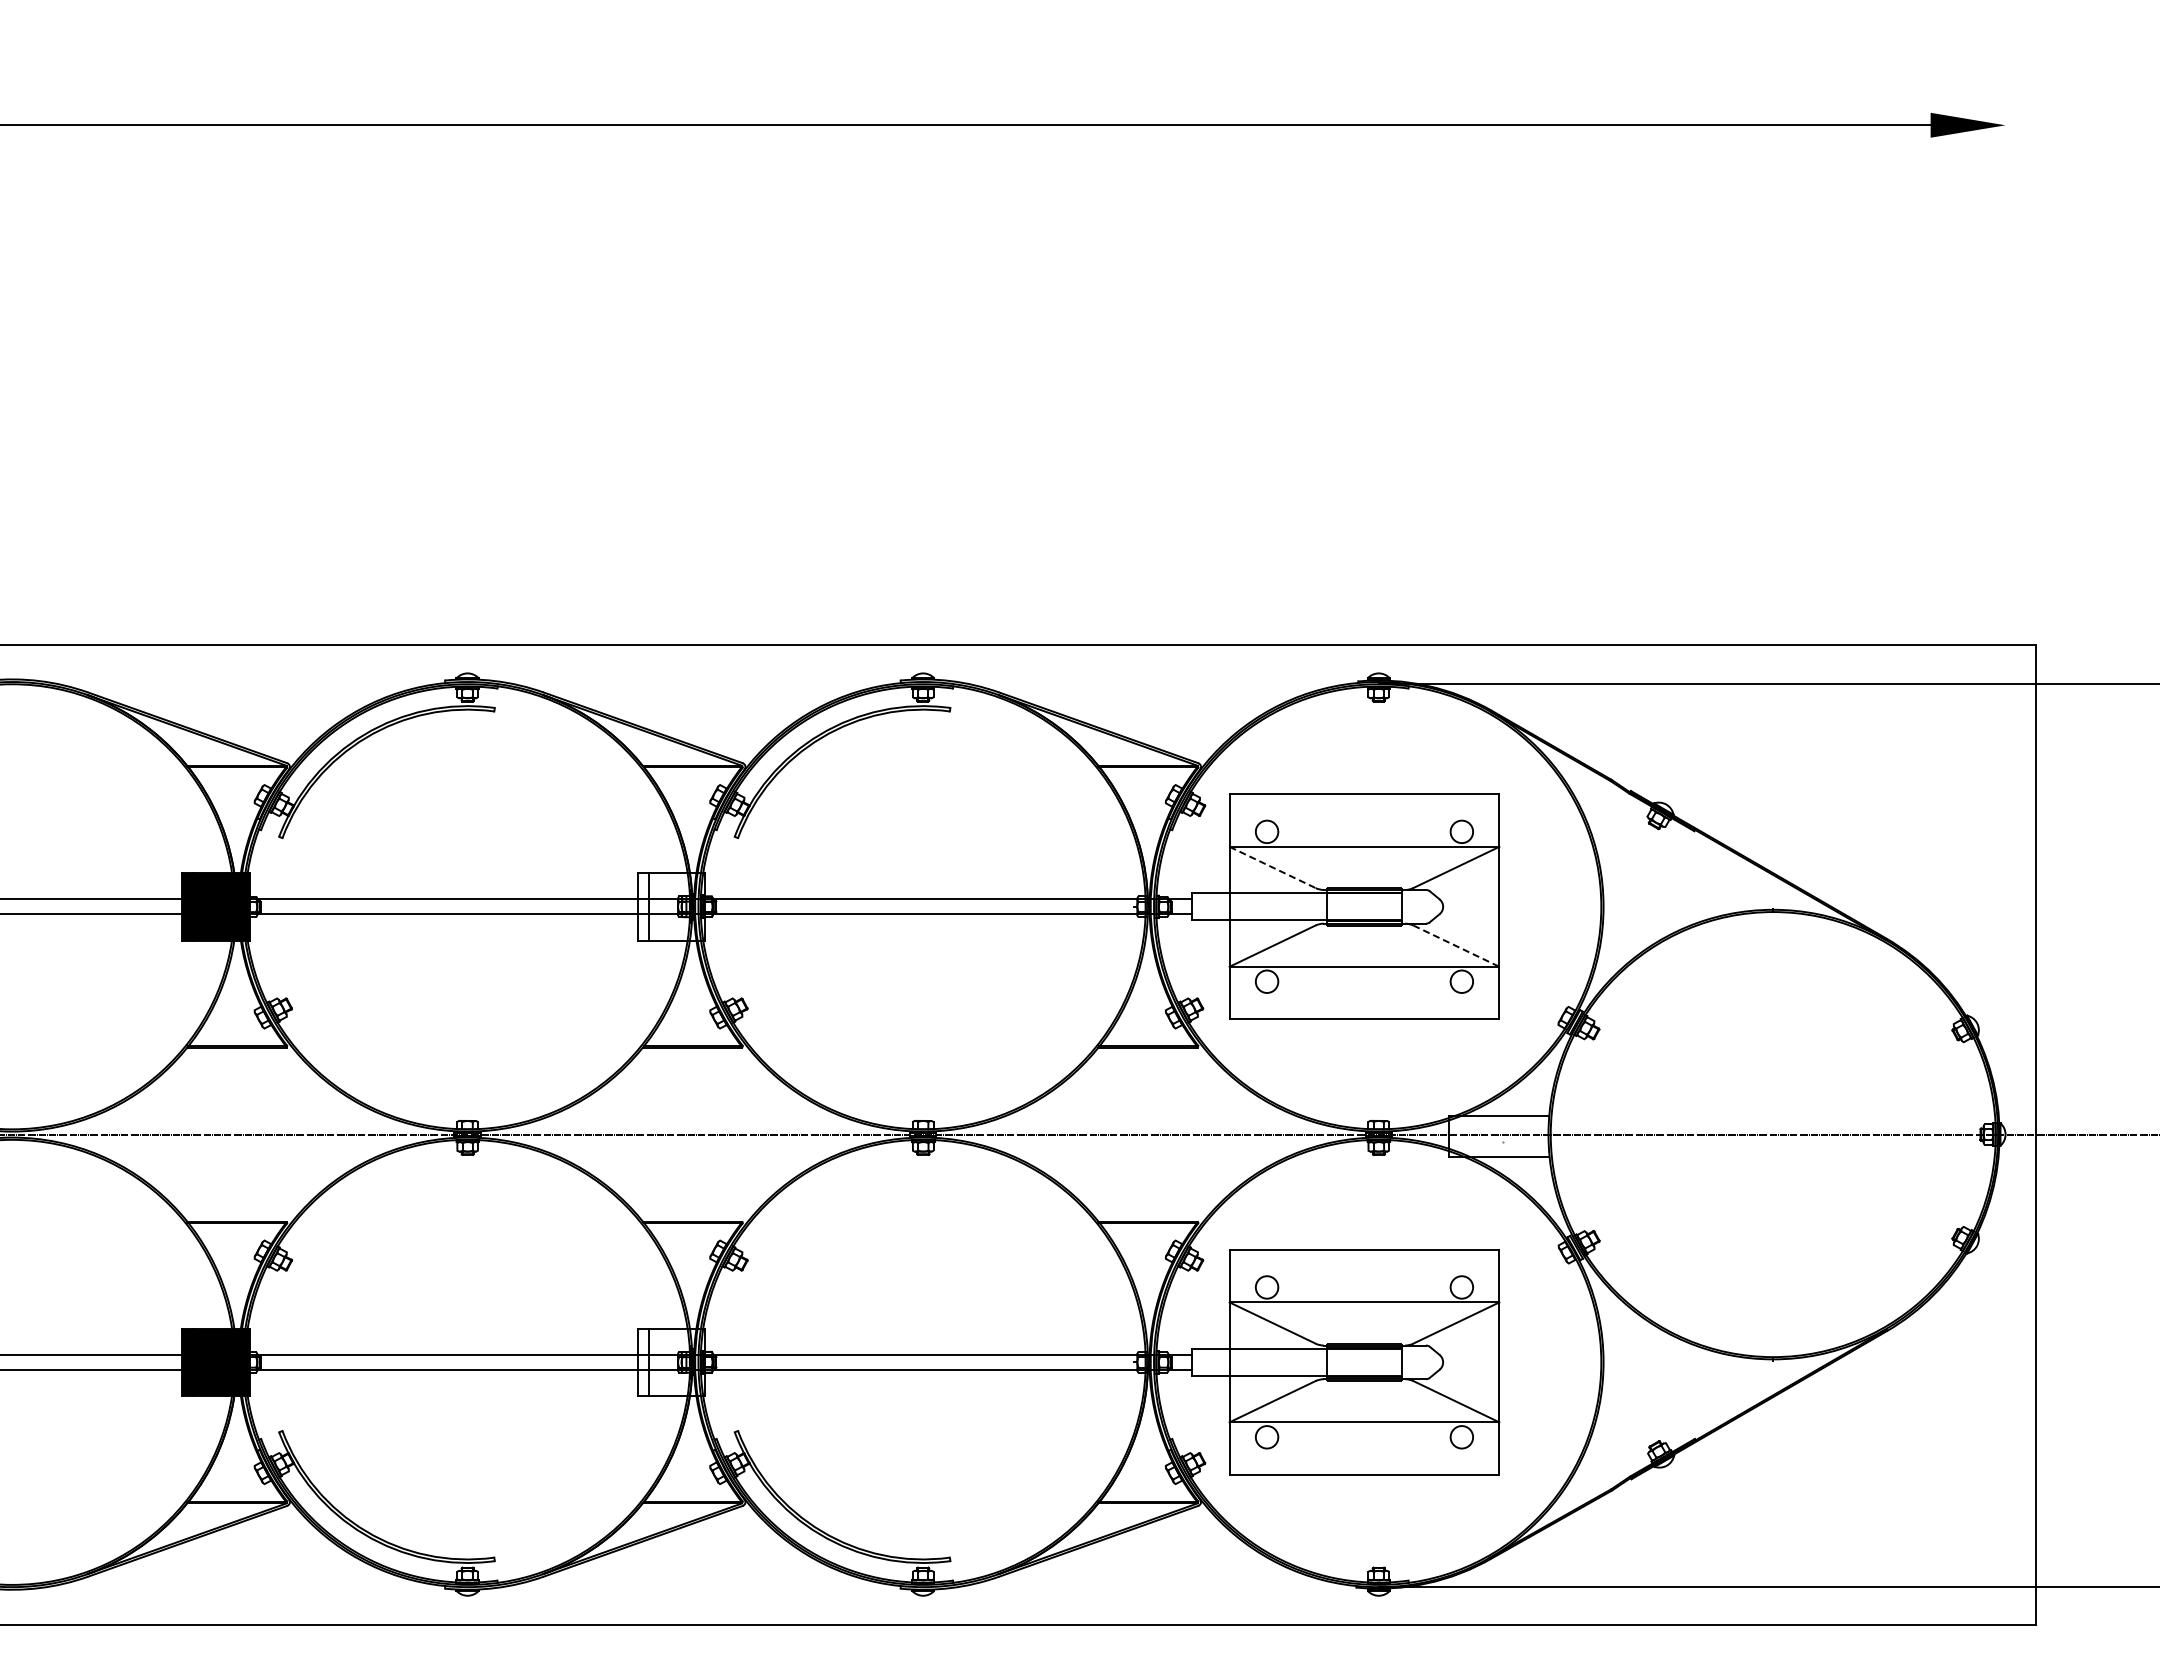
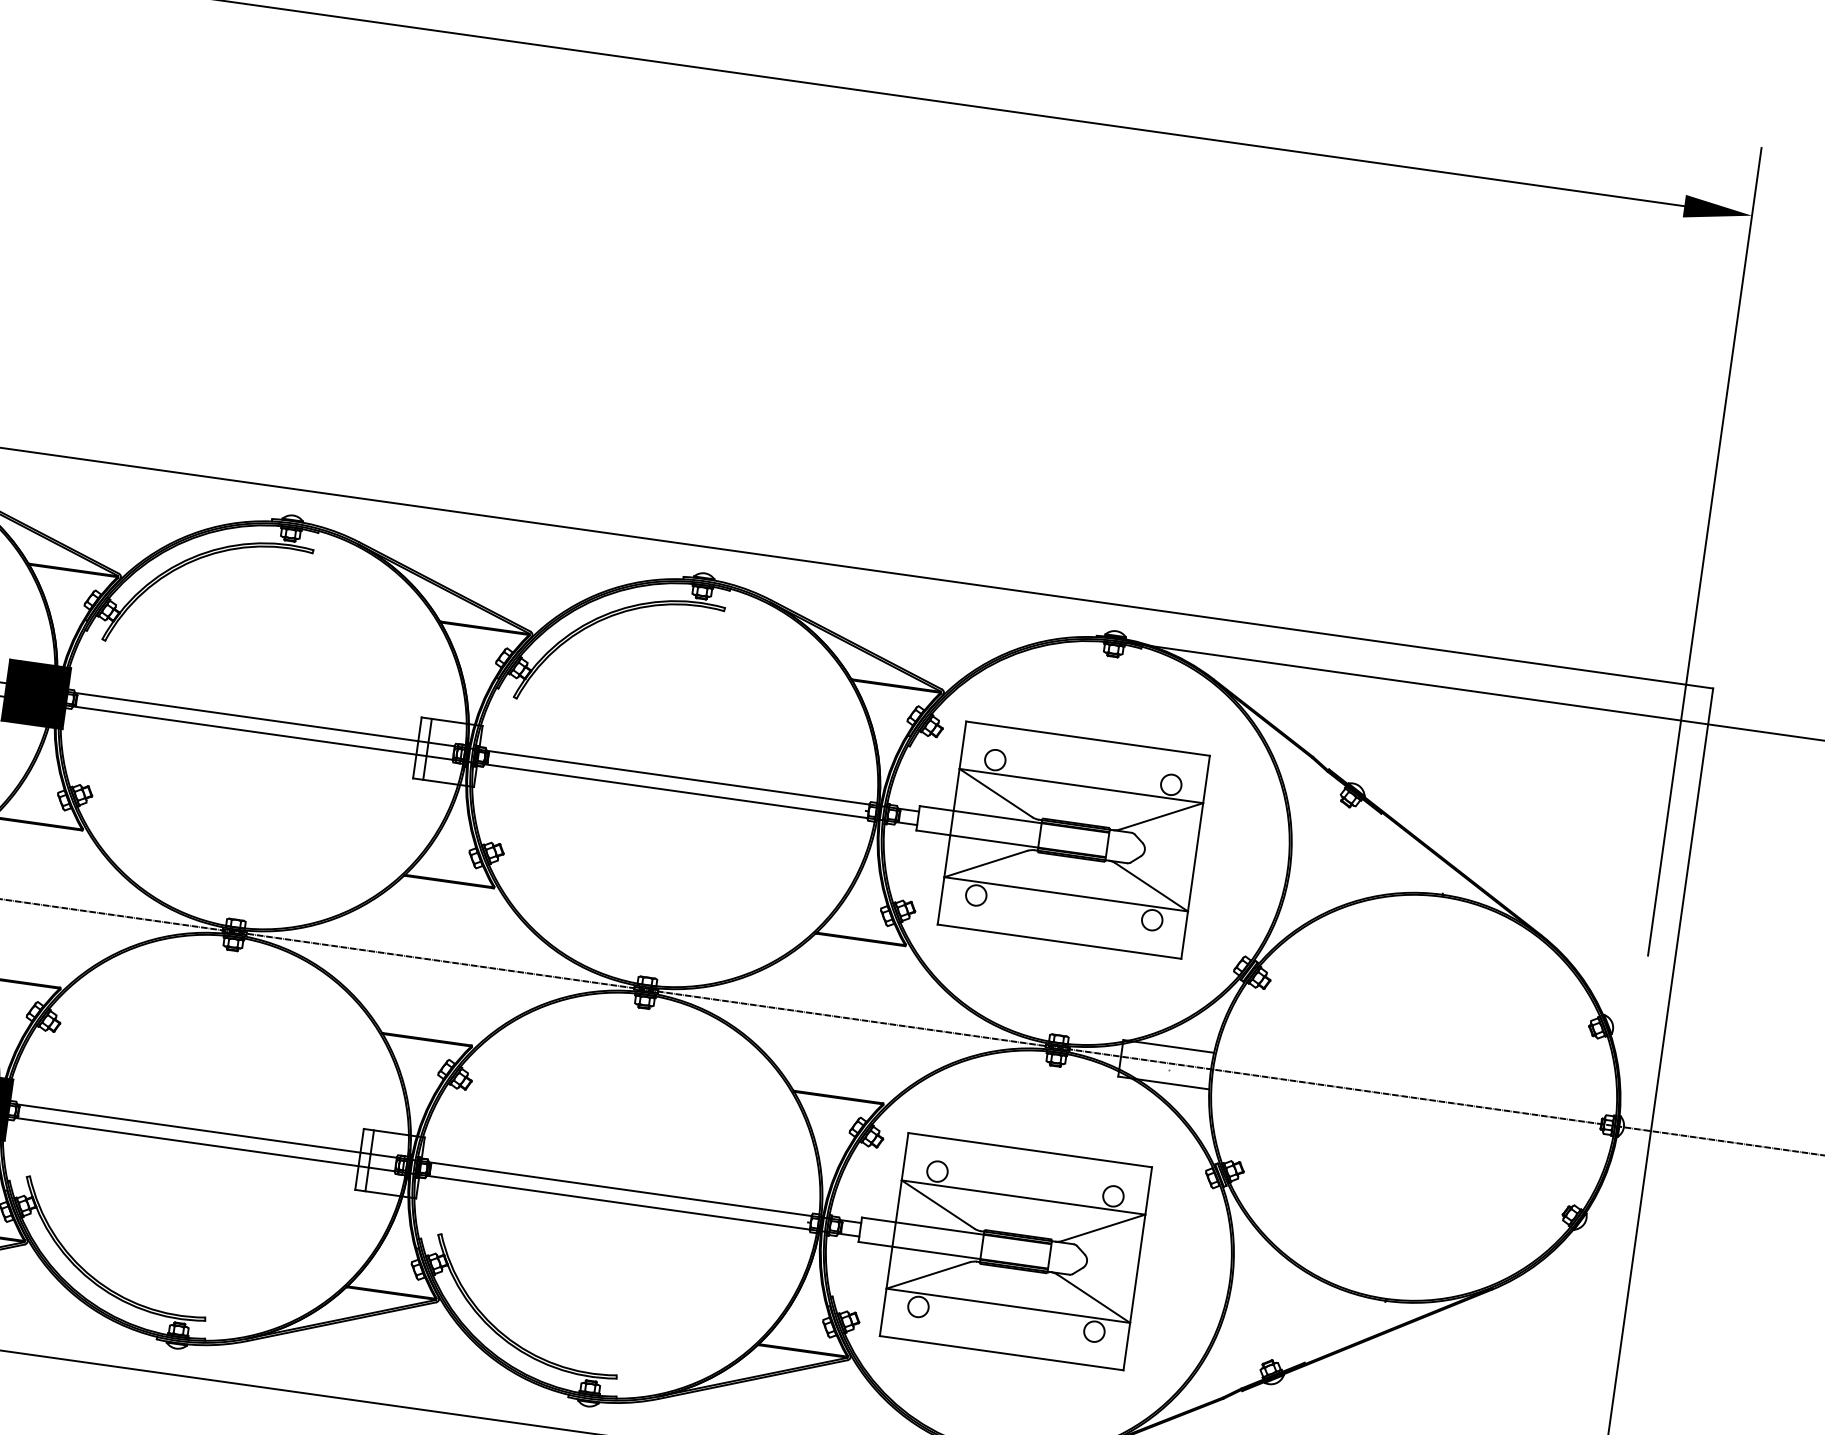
line: (2005, 497) -> (1704, 551), added
line: (1272, 867) -> (995, 793), dashed -> solid
line: (1456, 946) -> (1151, 887), dashed -> solid

